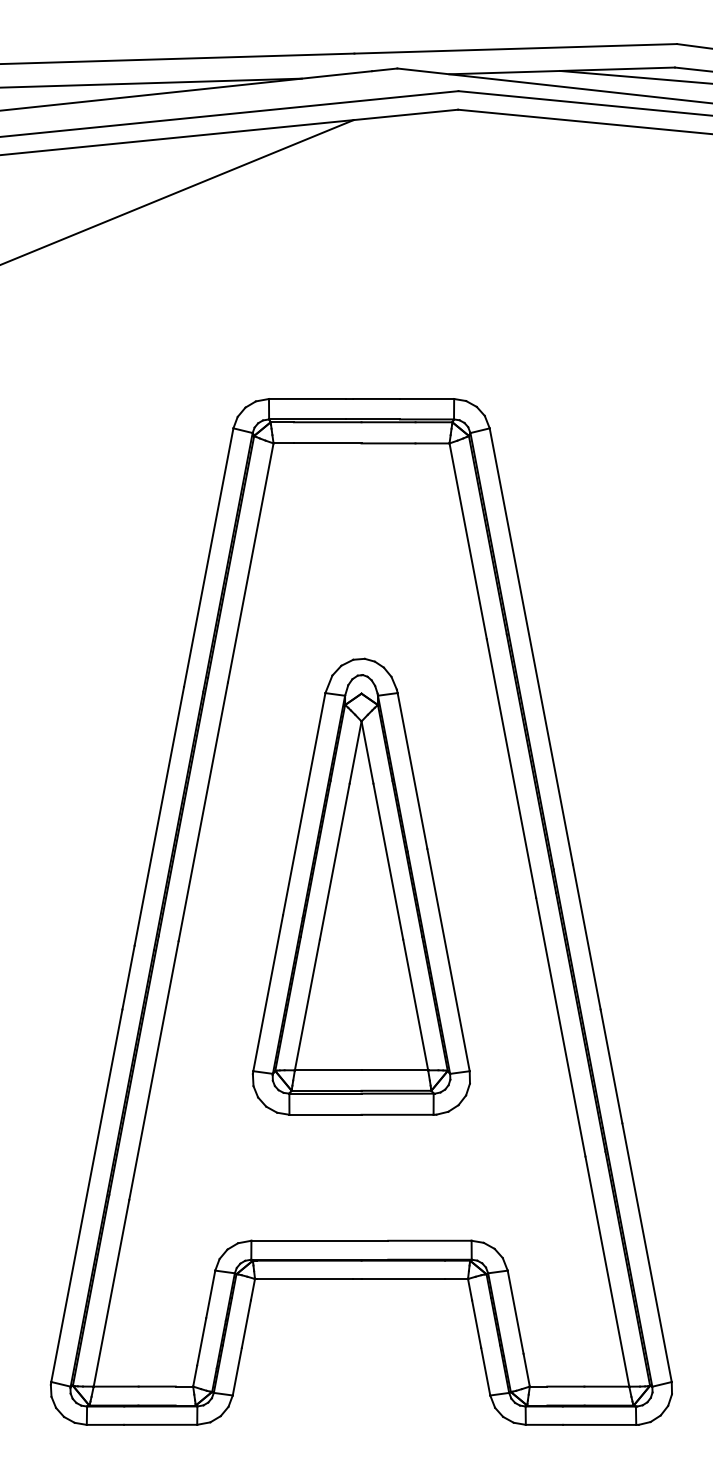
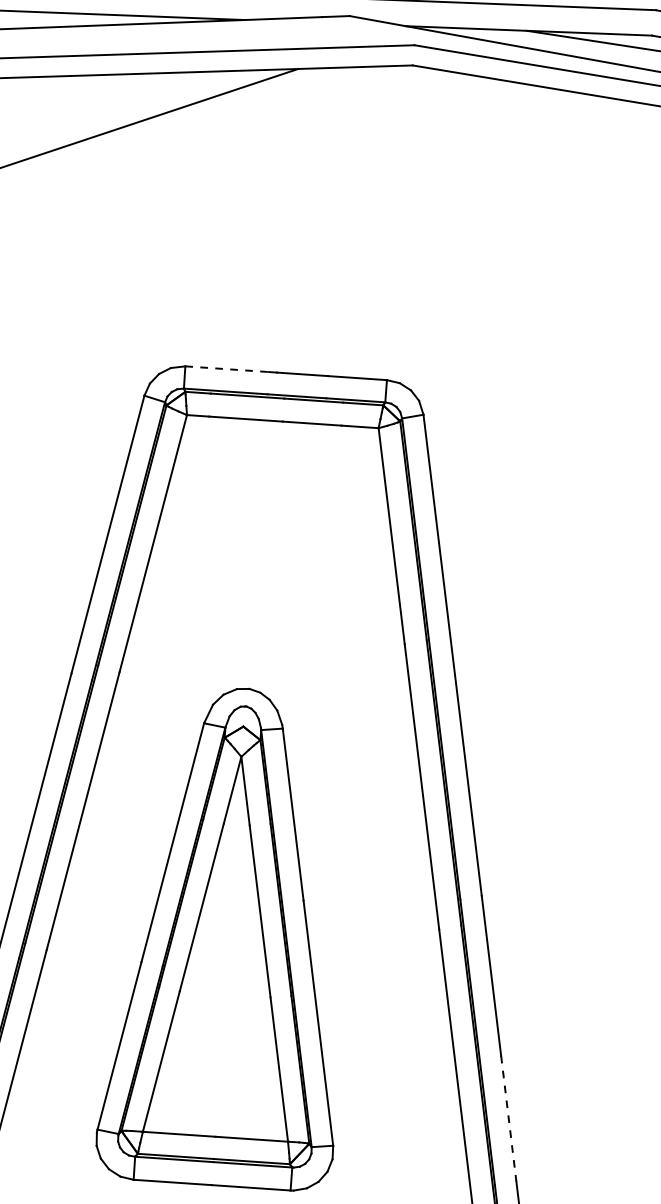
line: (307, 398) -> (227, 368), solid -> dashed
part: (360, 886) -> (227, 936), moved
line: (611, 1066) -> (508, 1118), solid -> dashed

